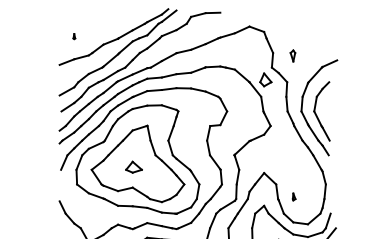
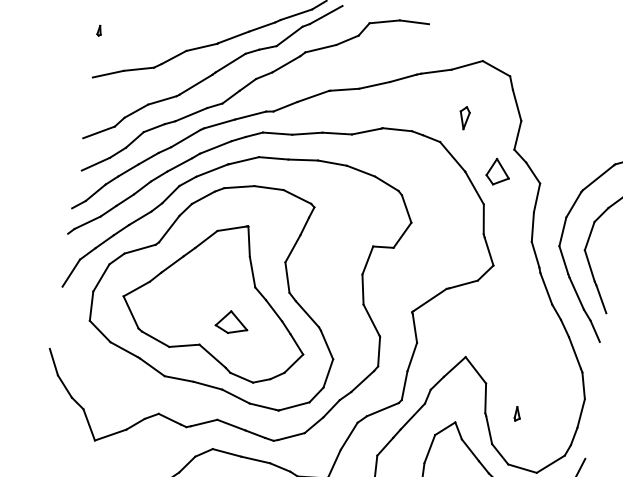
part: (74, 36) -> (99, 30), moved
part: (292, 55) -> (463, 116), moved
part: (133, 166) -> (231, 320), moved

